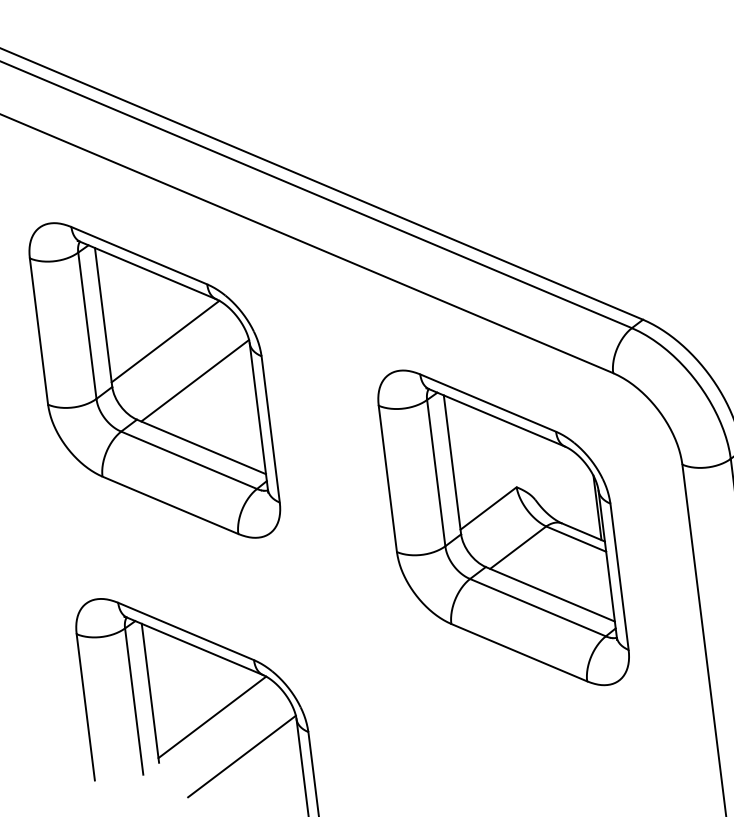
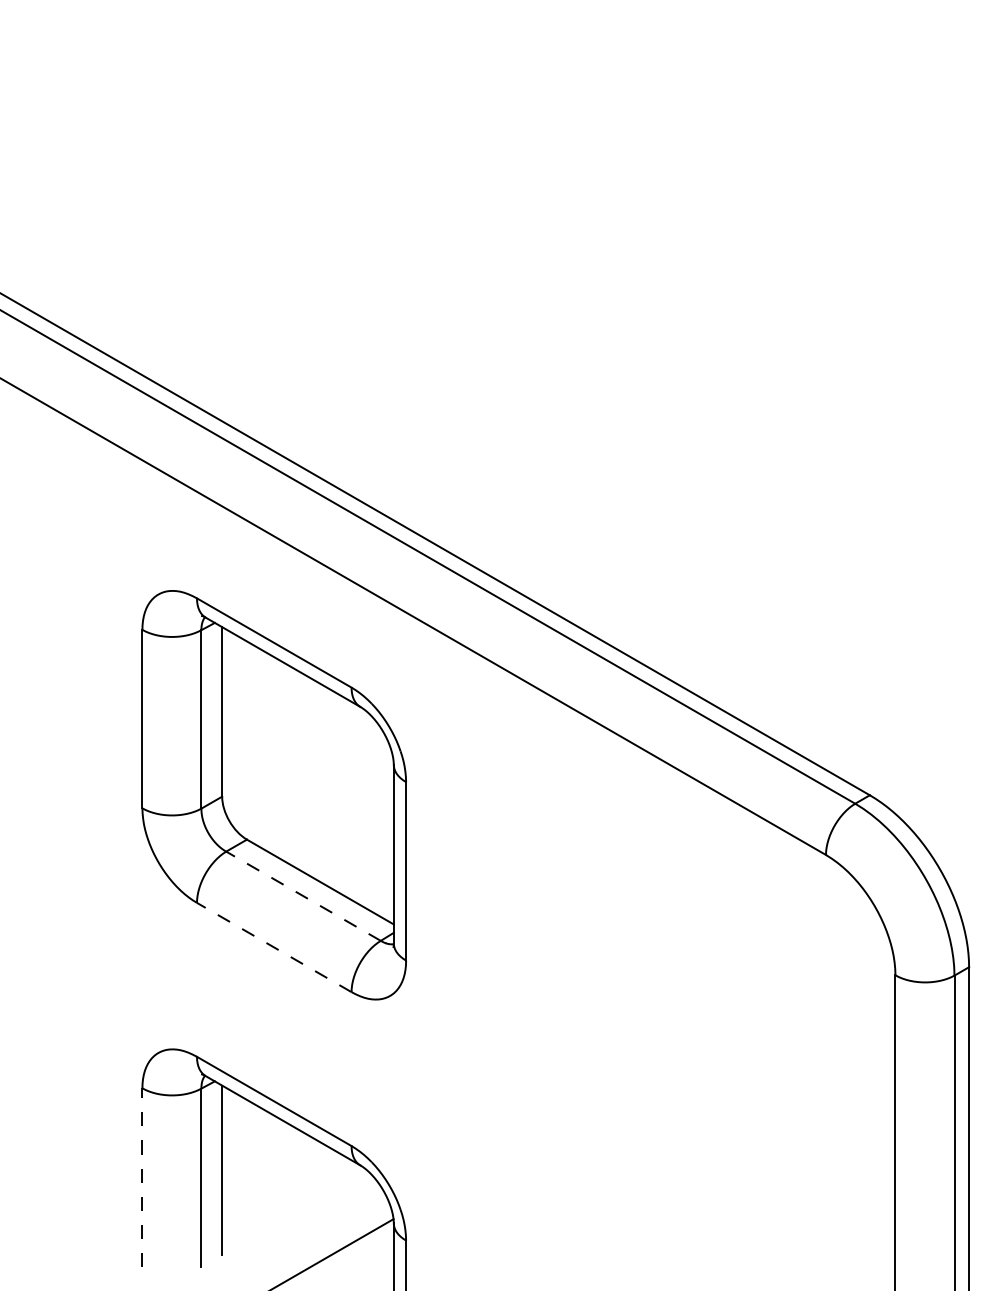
line: (165, 341) -> (292, 749), removed
line: (195, 380) -> (322, 801), removed
line: (189, 459) -> (303, 895), solid -> dashed
line: (169, 505) -> (273, 947), solid -> dashed
part: (503, 527) -> (671, 1024), removed
line: (85, 707) -> (142, 1177), solid -> dashed
line: (211, 717) -> (292, 1208), removed

